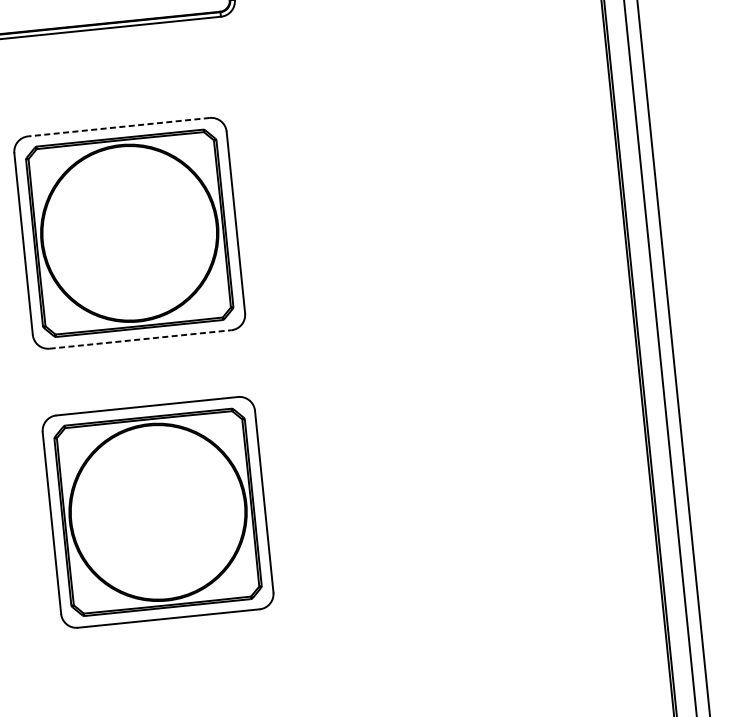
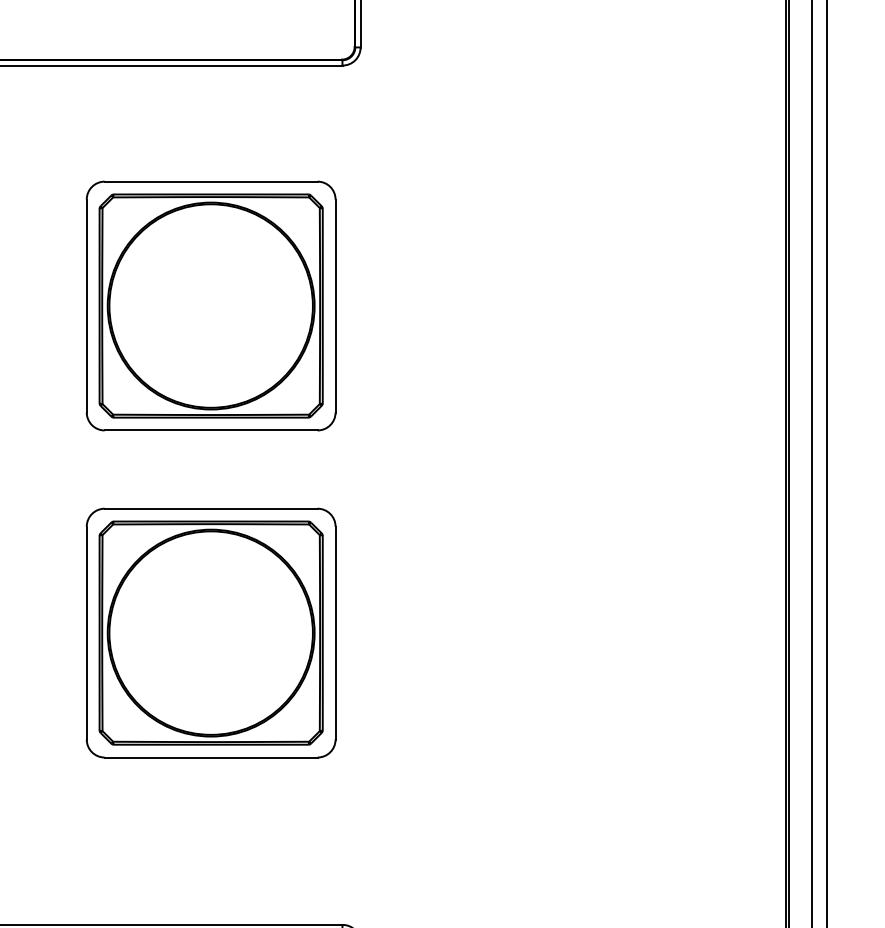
line: (118, 127) -> (210, 181), dashed -> solid
line: (140, 339) -> (211, 430), dashed -> solid

